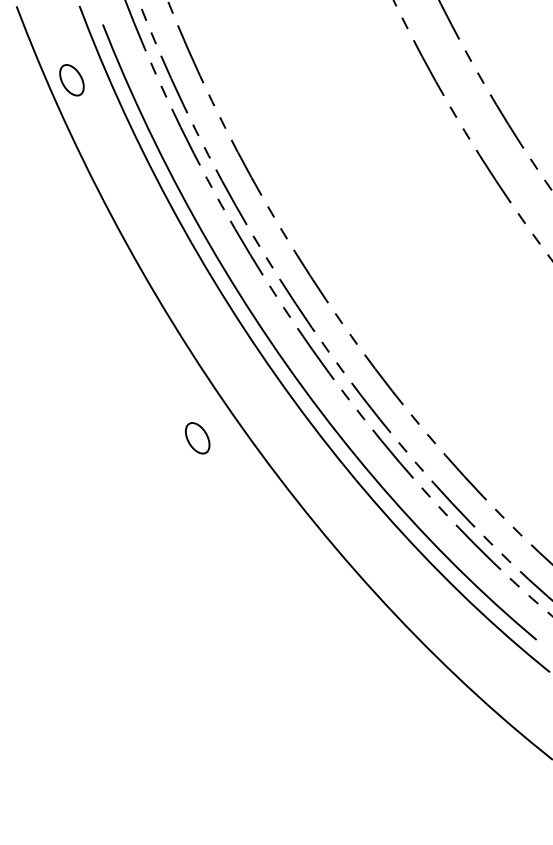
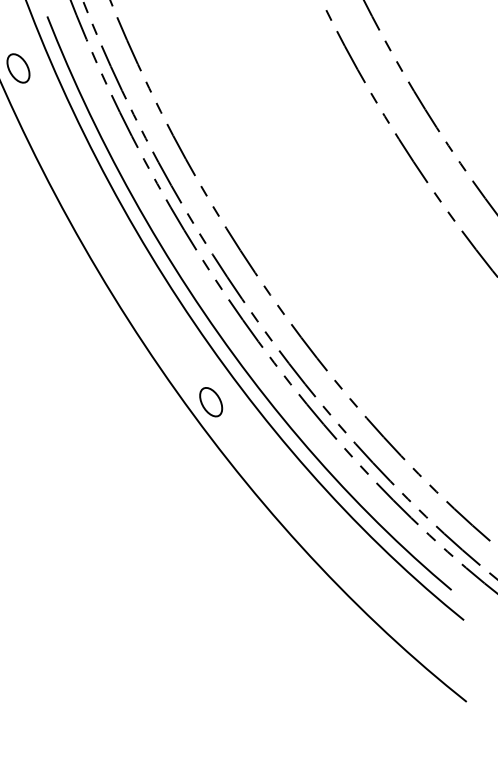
part: (197, 438) -> (211, 402), moved

